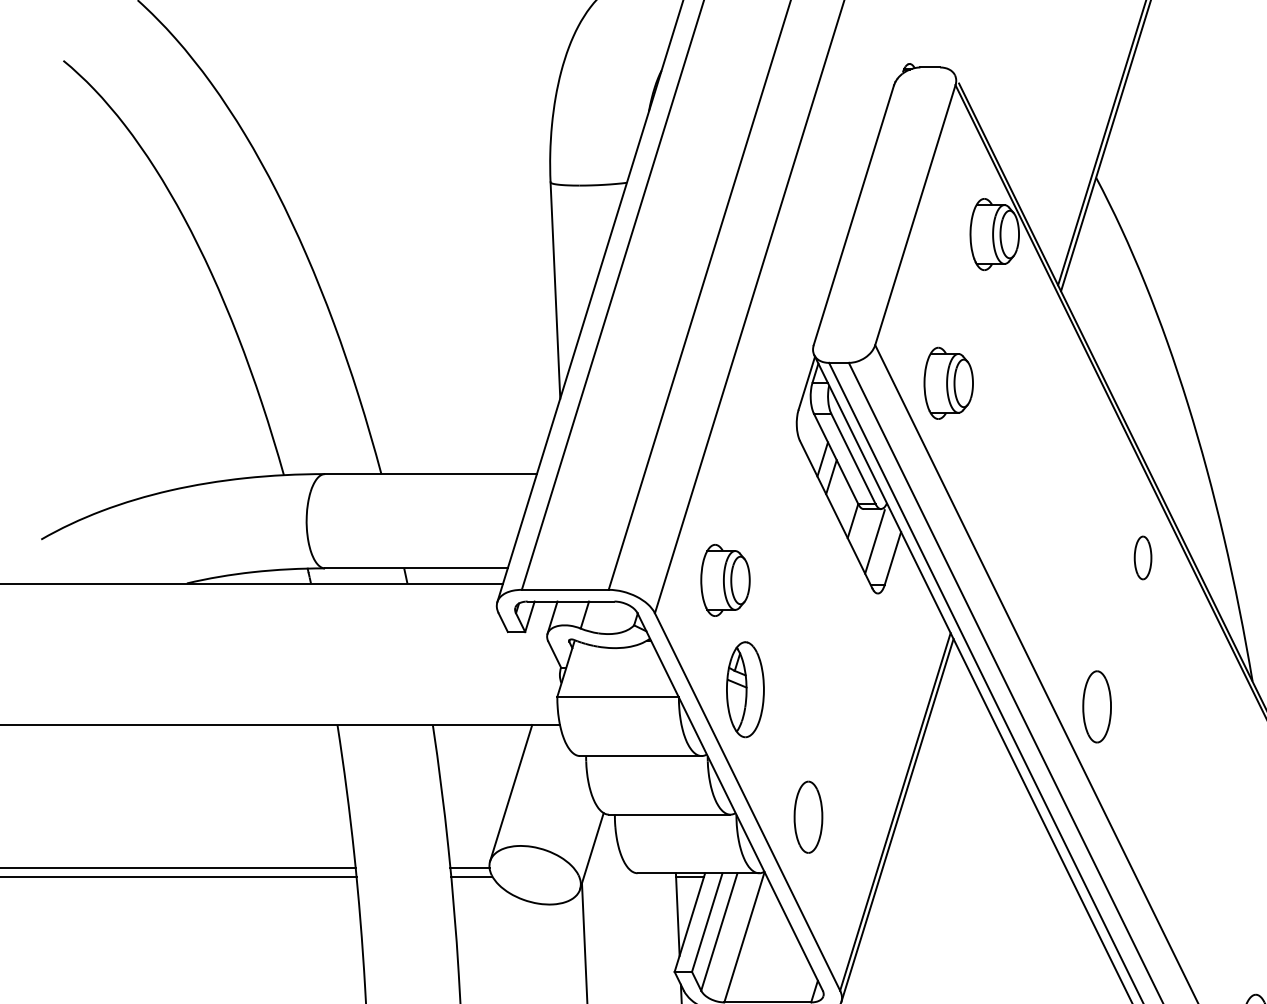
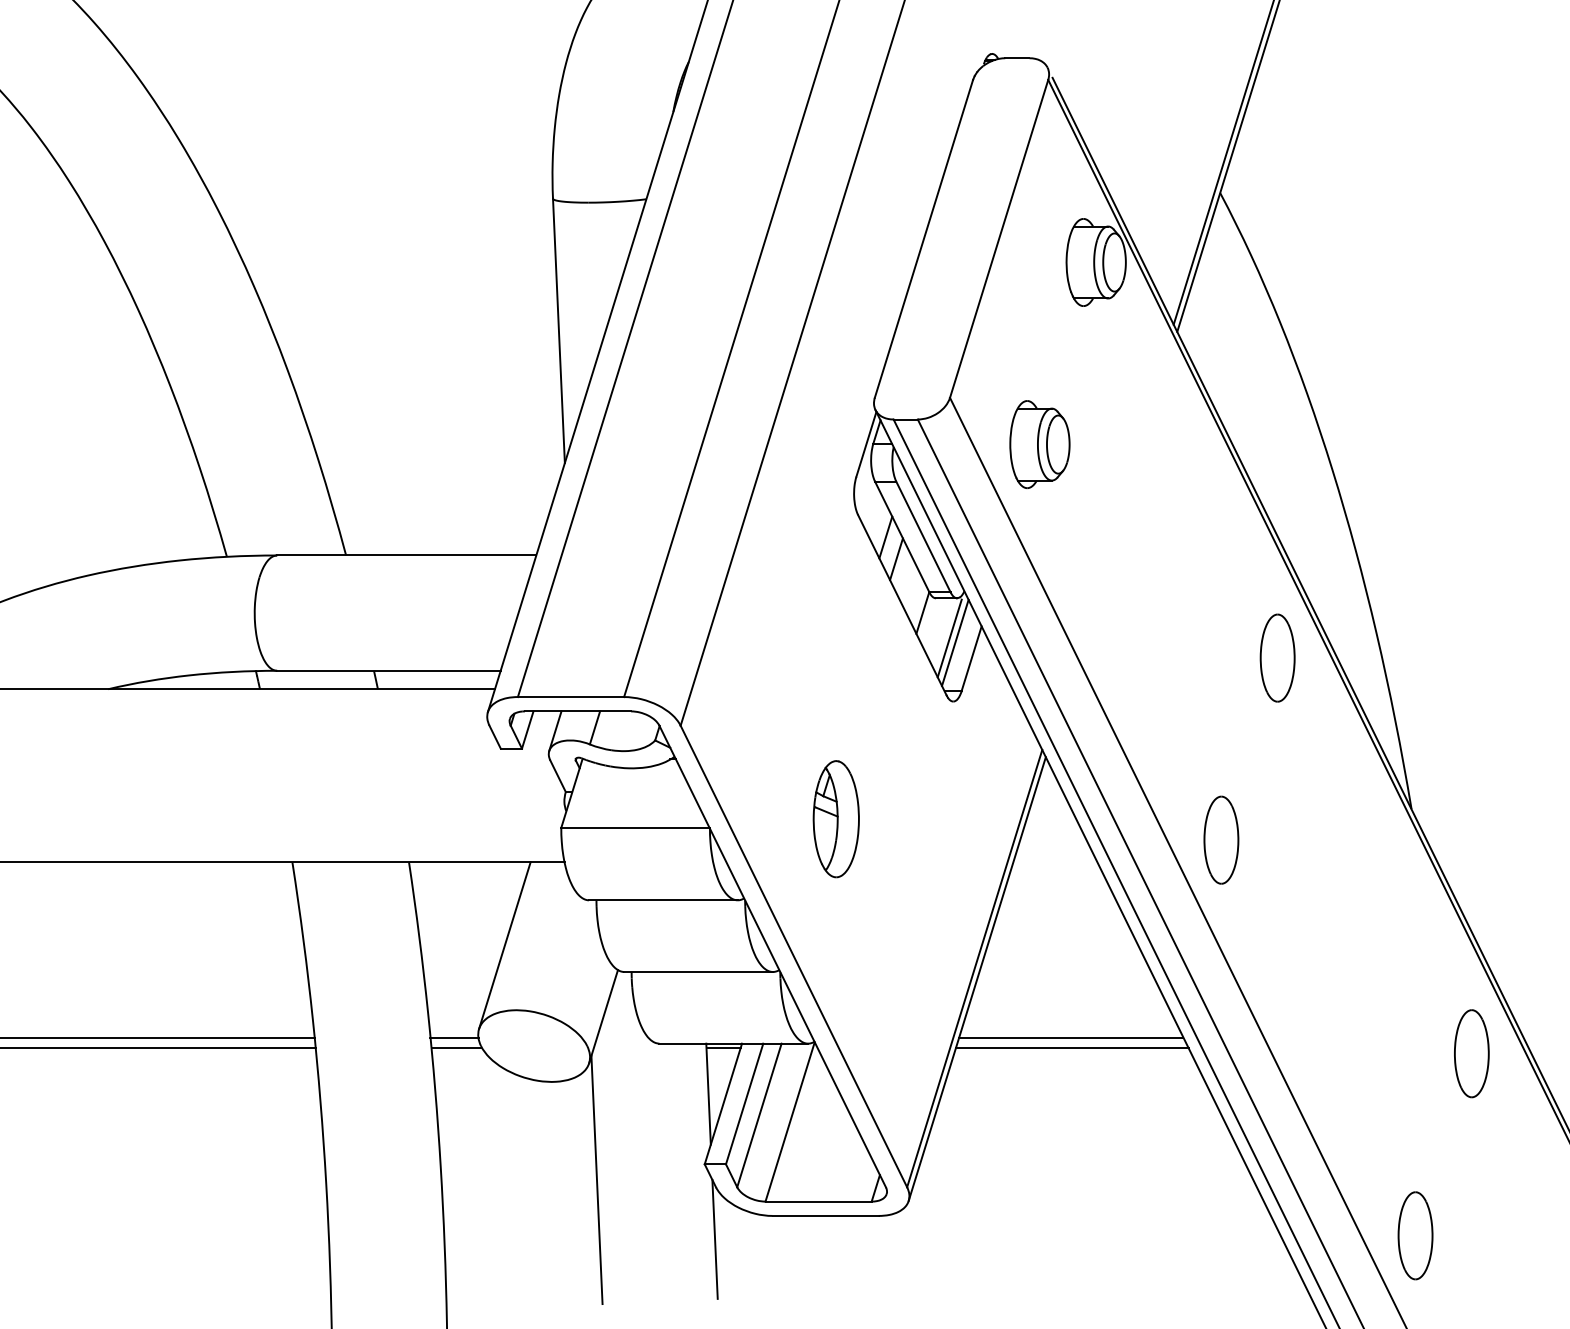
line: (879, 545) -> (955, 642), added
part: (1142, 557) -> (1277, 657), size x1.67
part: (725, 580) -> (766, 685), removed
part: (744, 689) -> (835, 819), moved
part: (808, 816) -> (868, 974), removed
line: (974, 868) -> (1071, 1037), added
line: (974, 877) -> (1071, 1048), added

